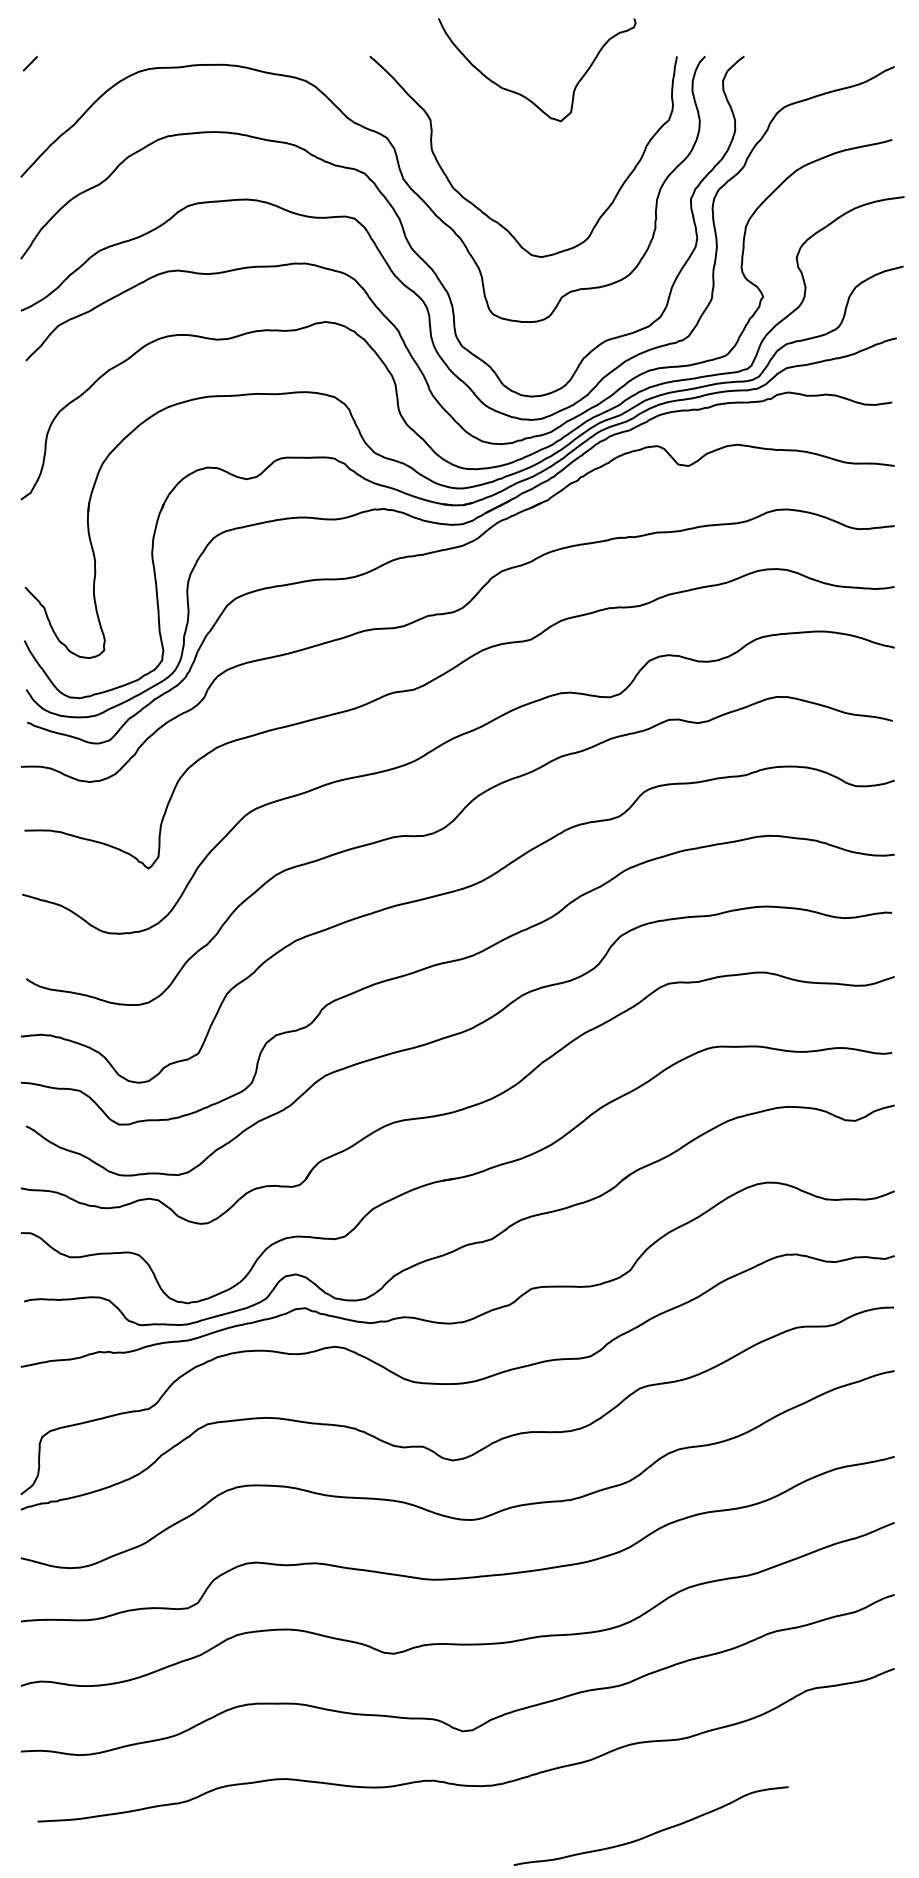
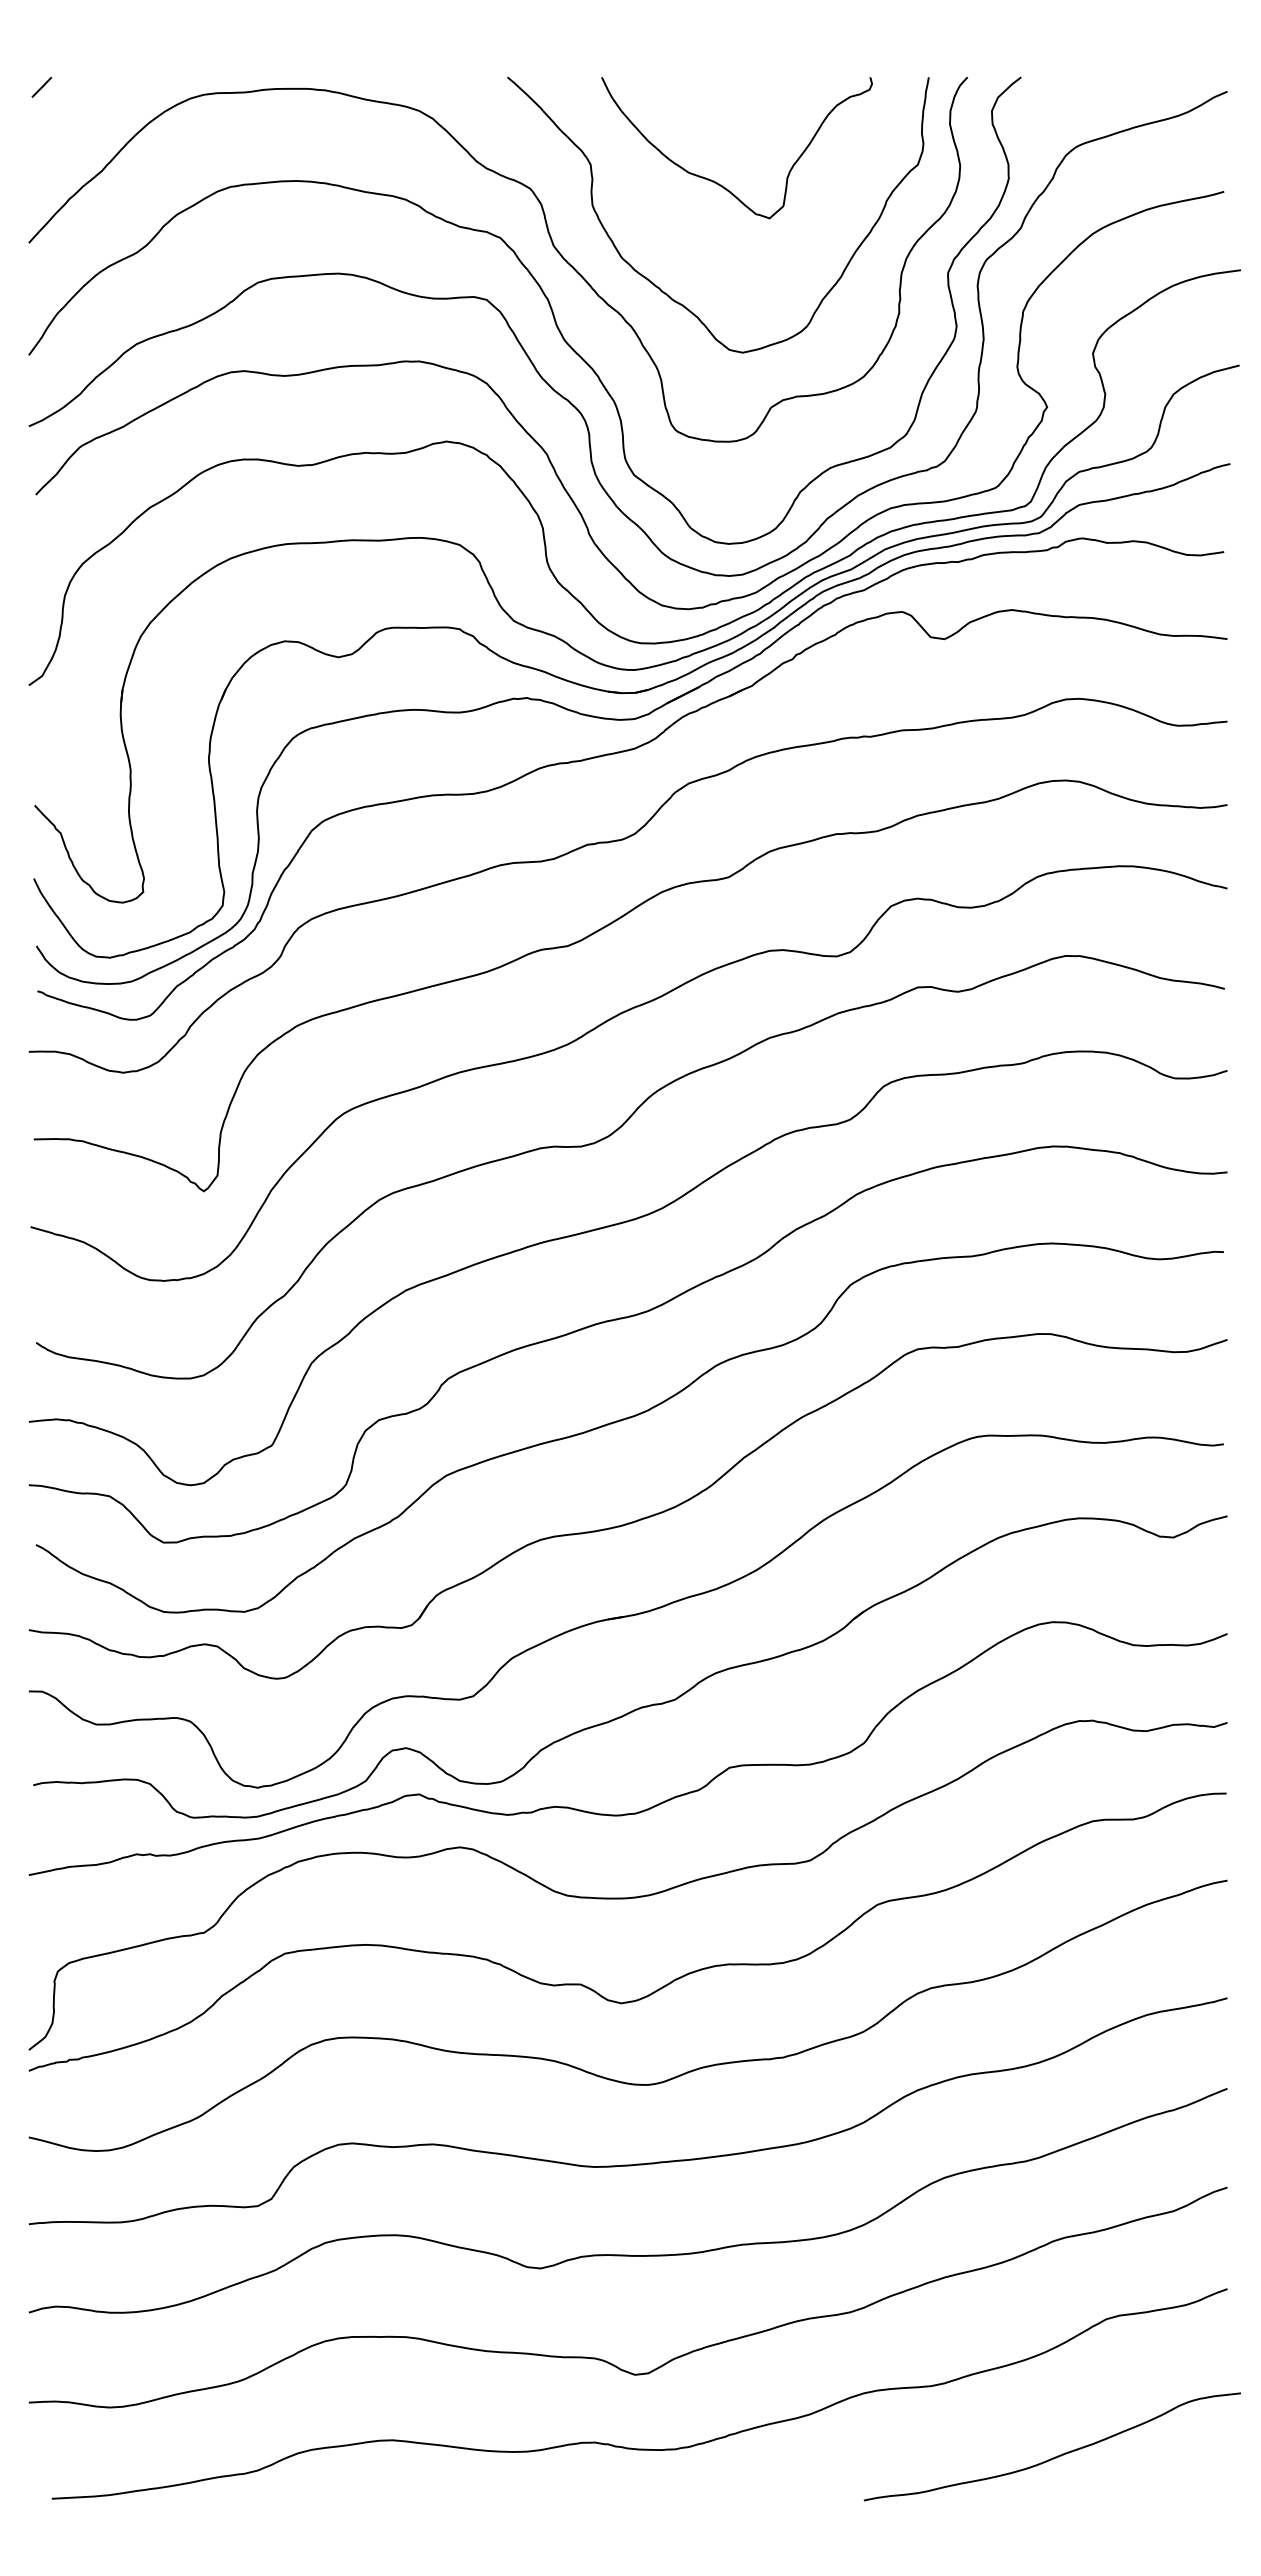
curve: (524, 95) -> (719, 183), moved
curve: (653, 1833) -> (1055, 2456), moved

